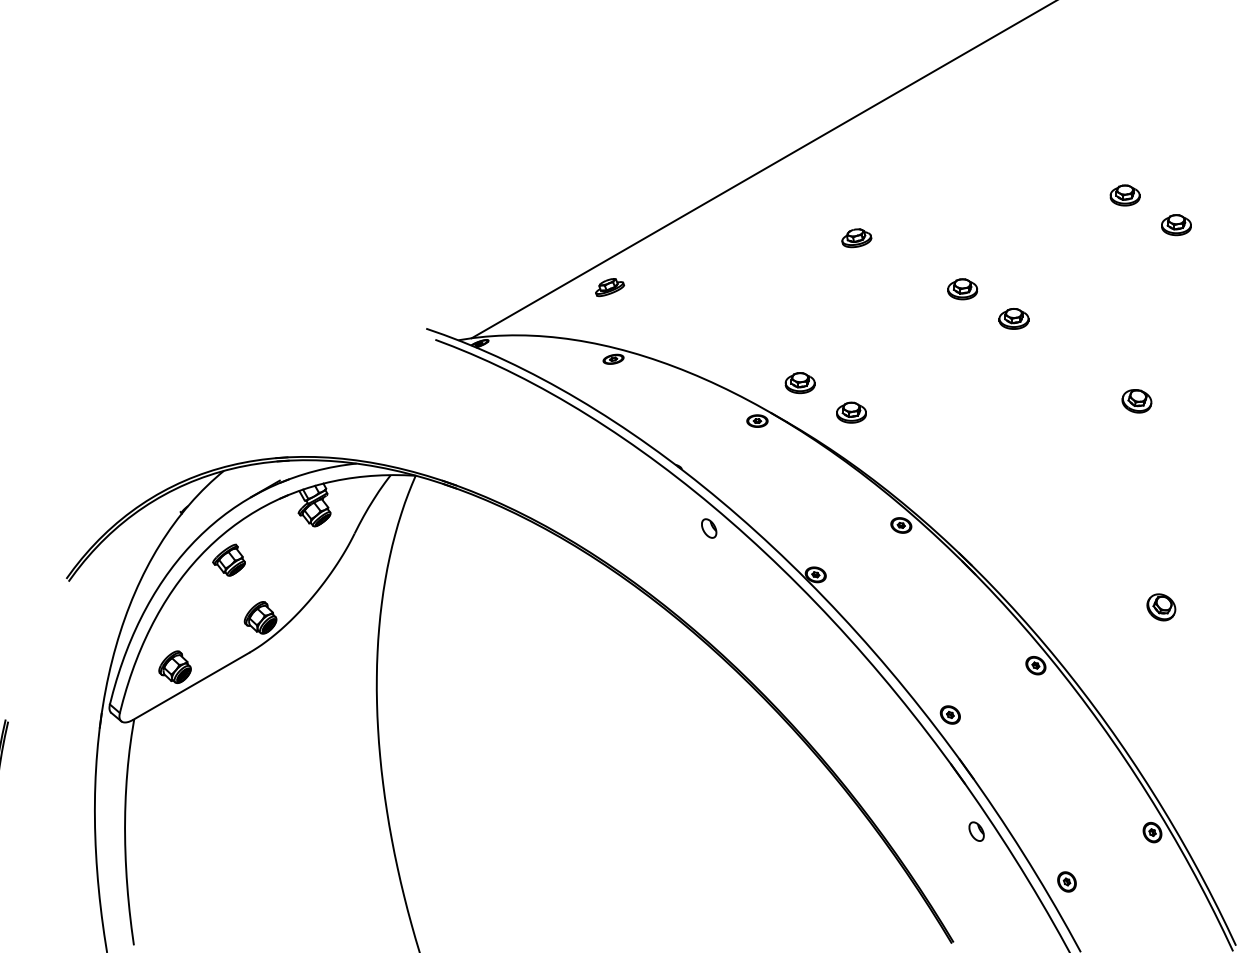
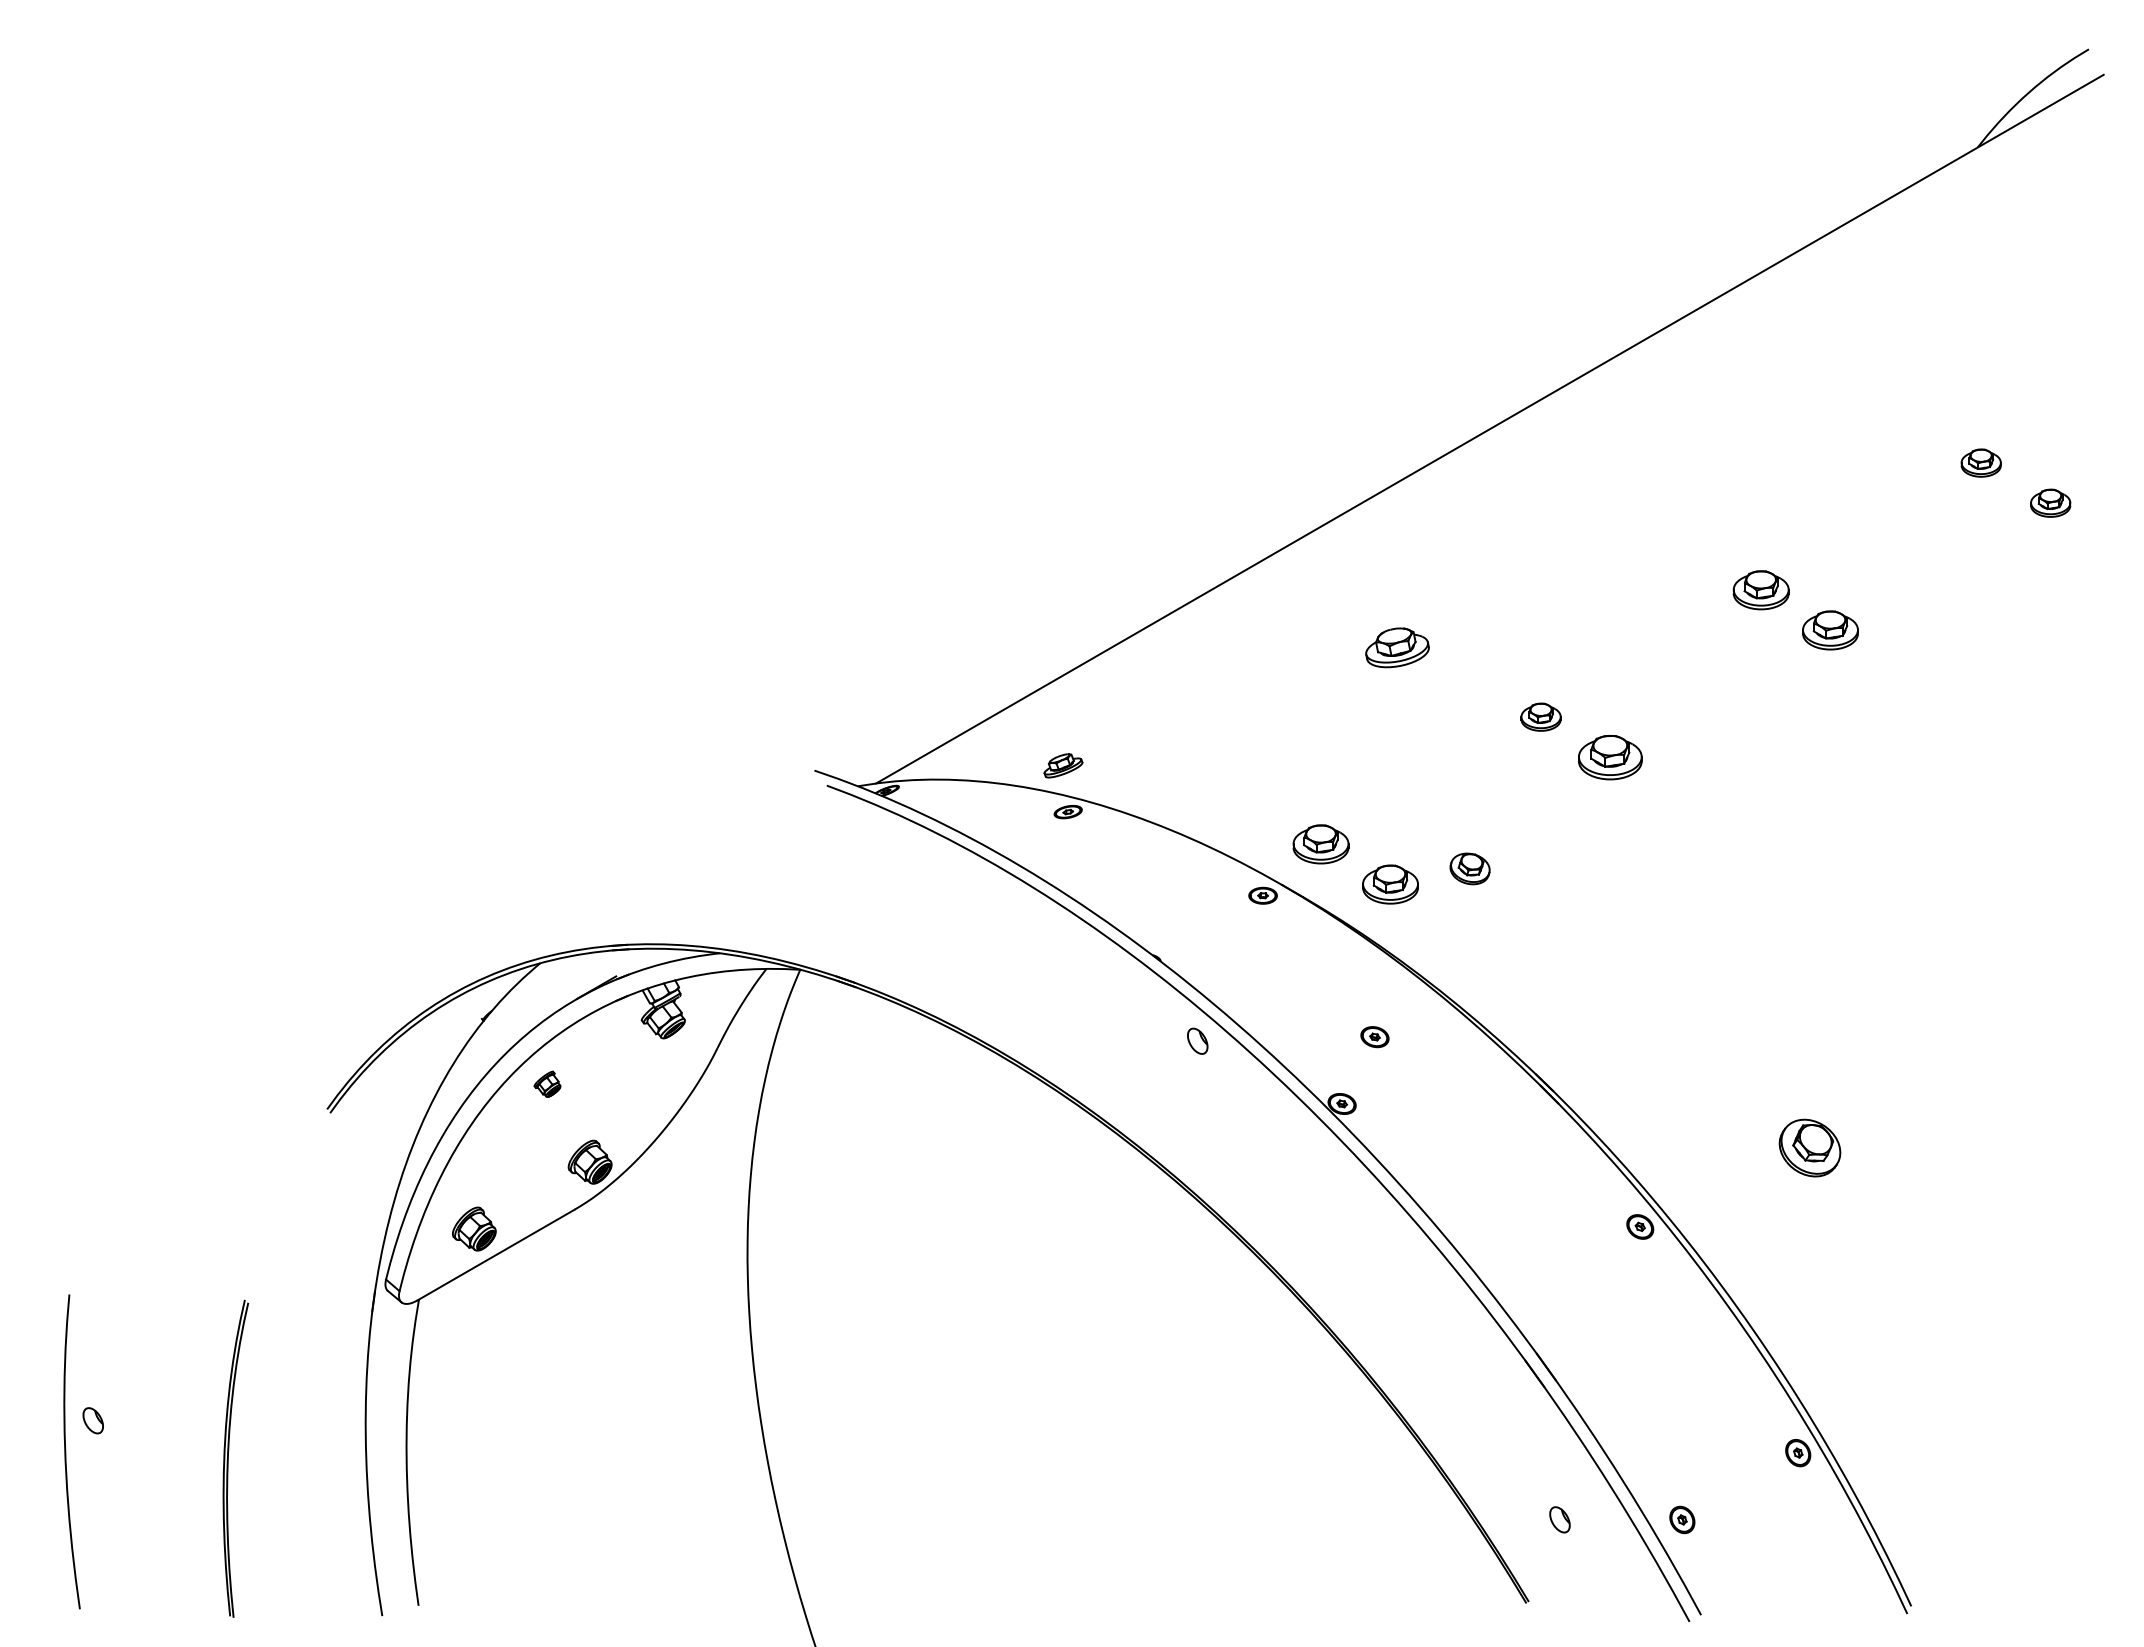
part: (1124, 195) -> (1760, 589), size x1.4
part: (1176, 224) -> (1830, 629), size x1.4
part: (856, 238) -> (1397, 648), size x1.6
part: (610, 287) -> (1063, 765), moved
part: (1013, 318) -> (1610, 756), size x1.6
part: (799, 382) -> (1320, 843), size x1.4
part: (1136, 400) -> (1469, 868), moved
part: (851, 412) -> (1390, 883), size x1.4
part: (900, 525) -> (1374, 1037), moved
part: (229, 560) -> (547, 1084), size x0.6
part: (1161, 606) -> (1810, 1147), size x1.6
part: (950, 714) -> (1524, 1293), removed
part: (976, 831) -> (1559, 1519), moved

